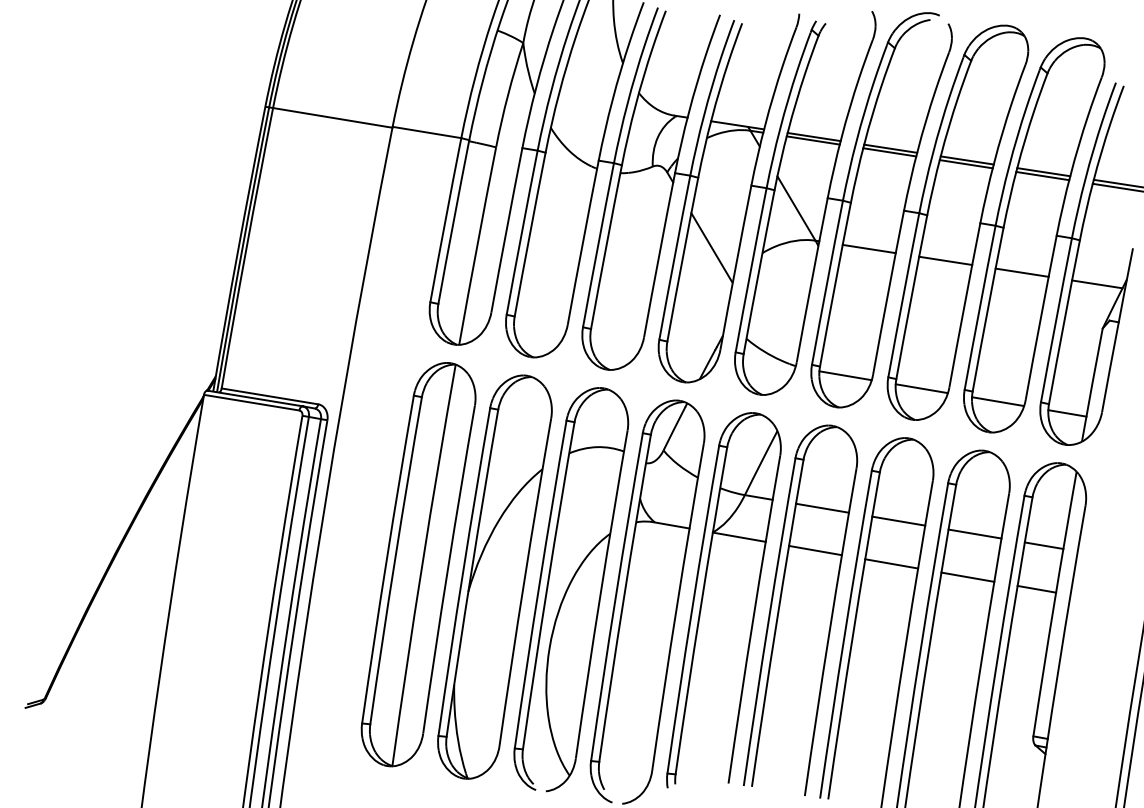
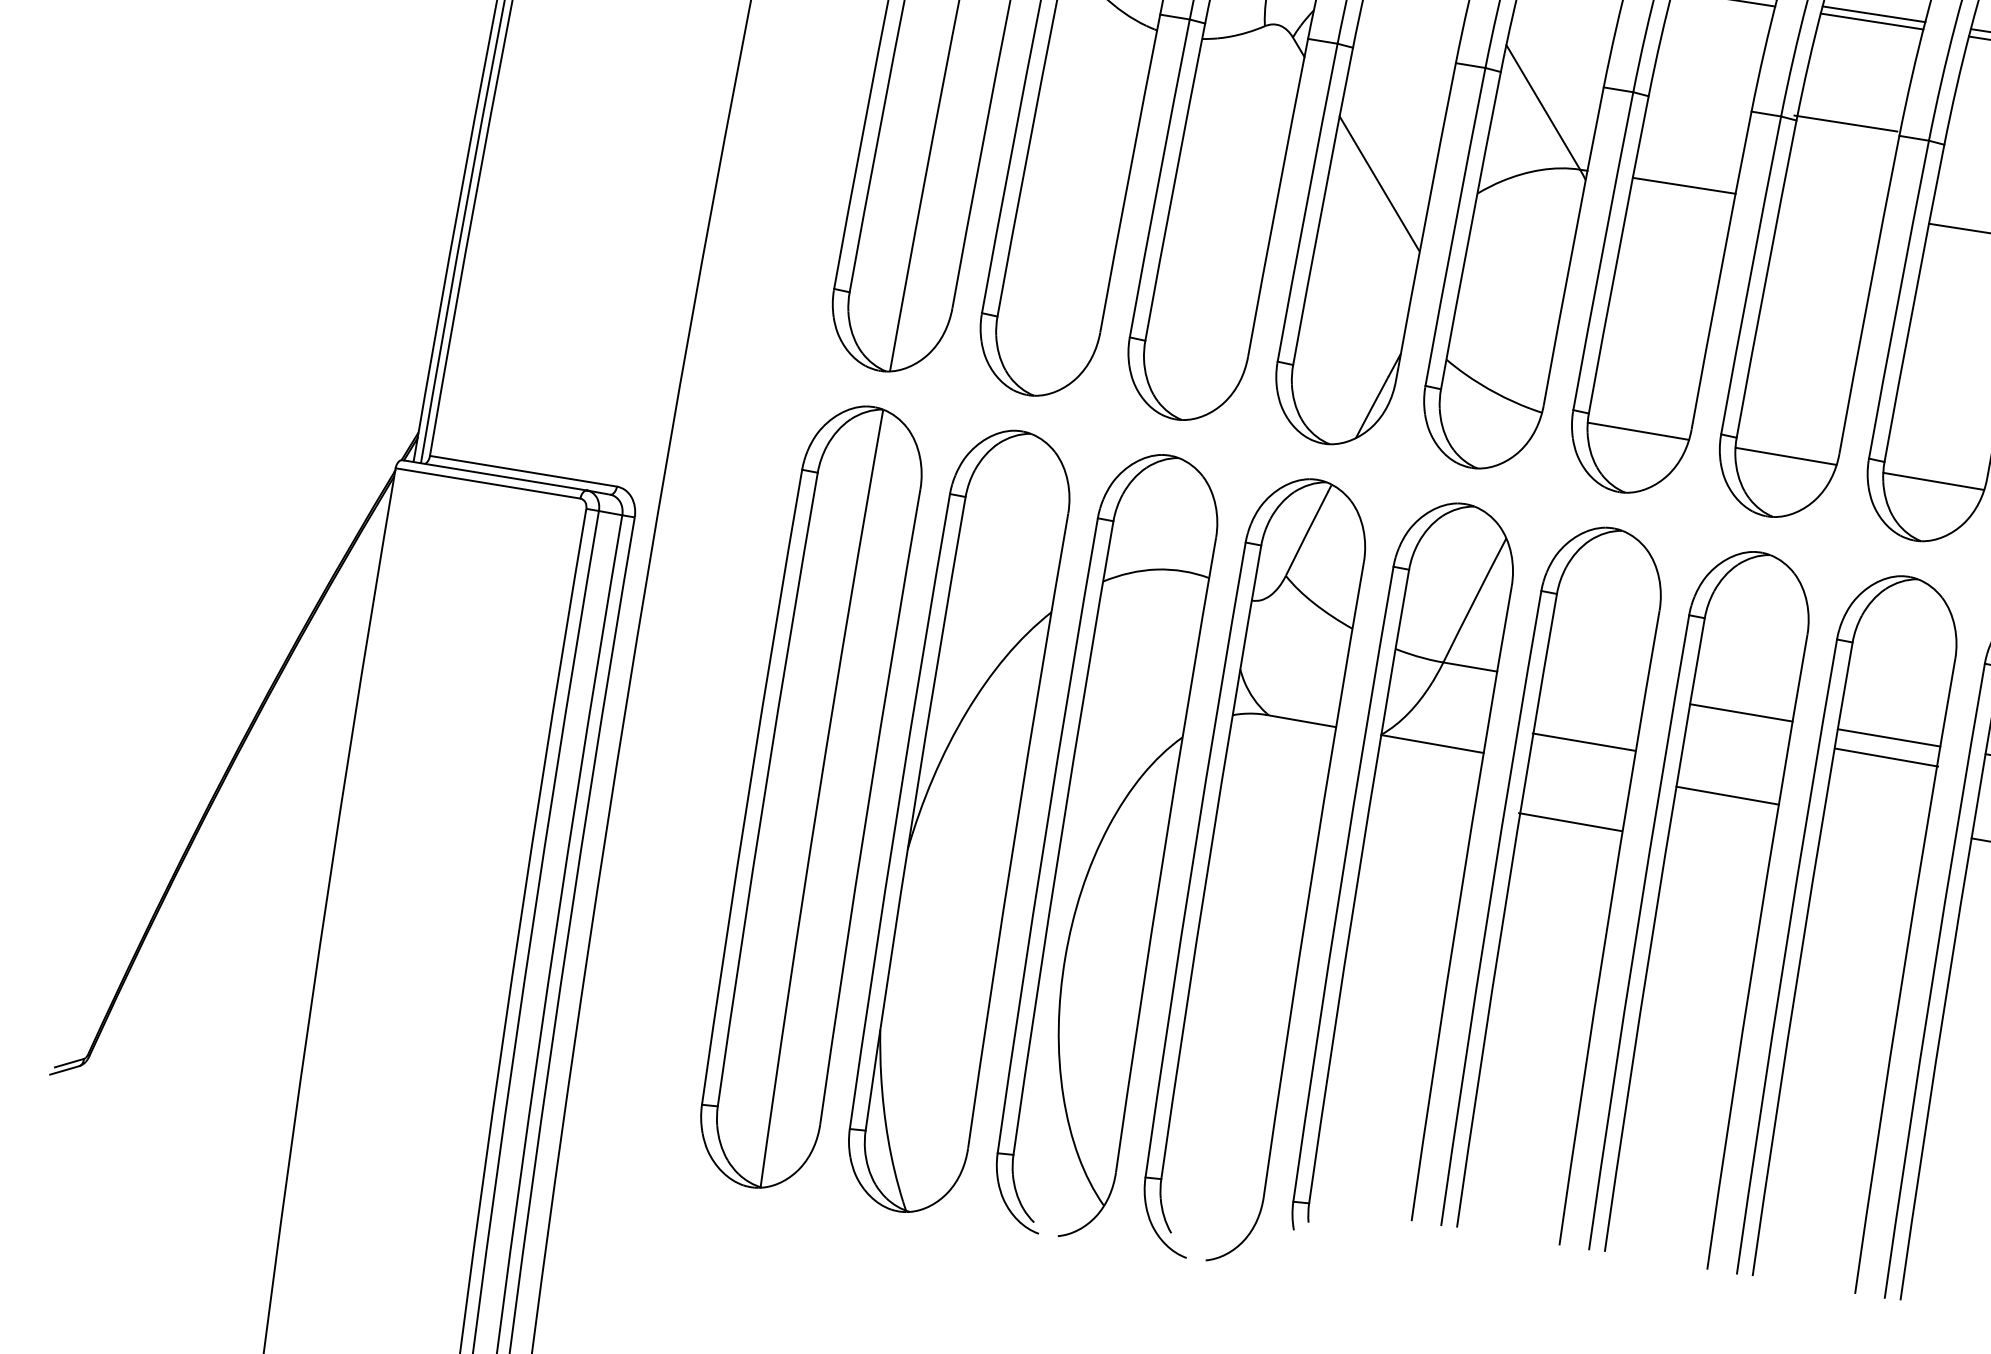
line: (945, 260) -> (1845, 122), moved
line: (822, 507) -> (1583, 740), moved
line: (815, 550) -> (1570, 822), moved
line: (967, 576) -> (1886, 756), moved

